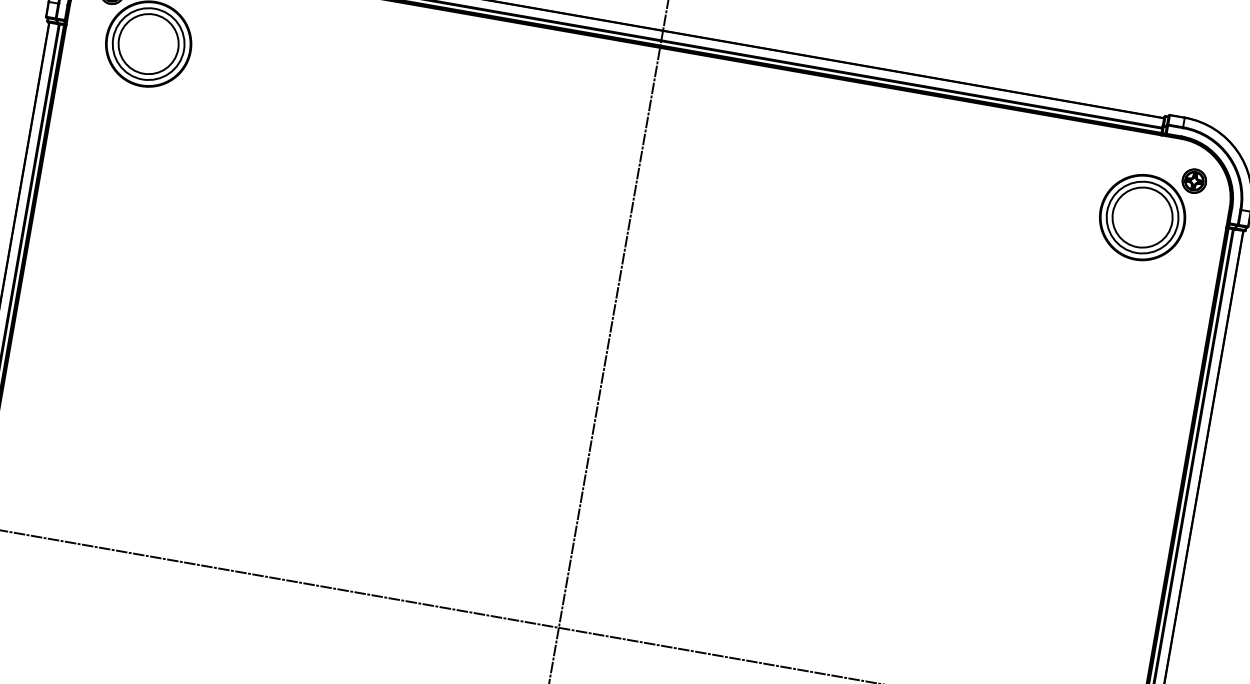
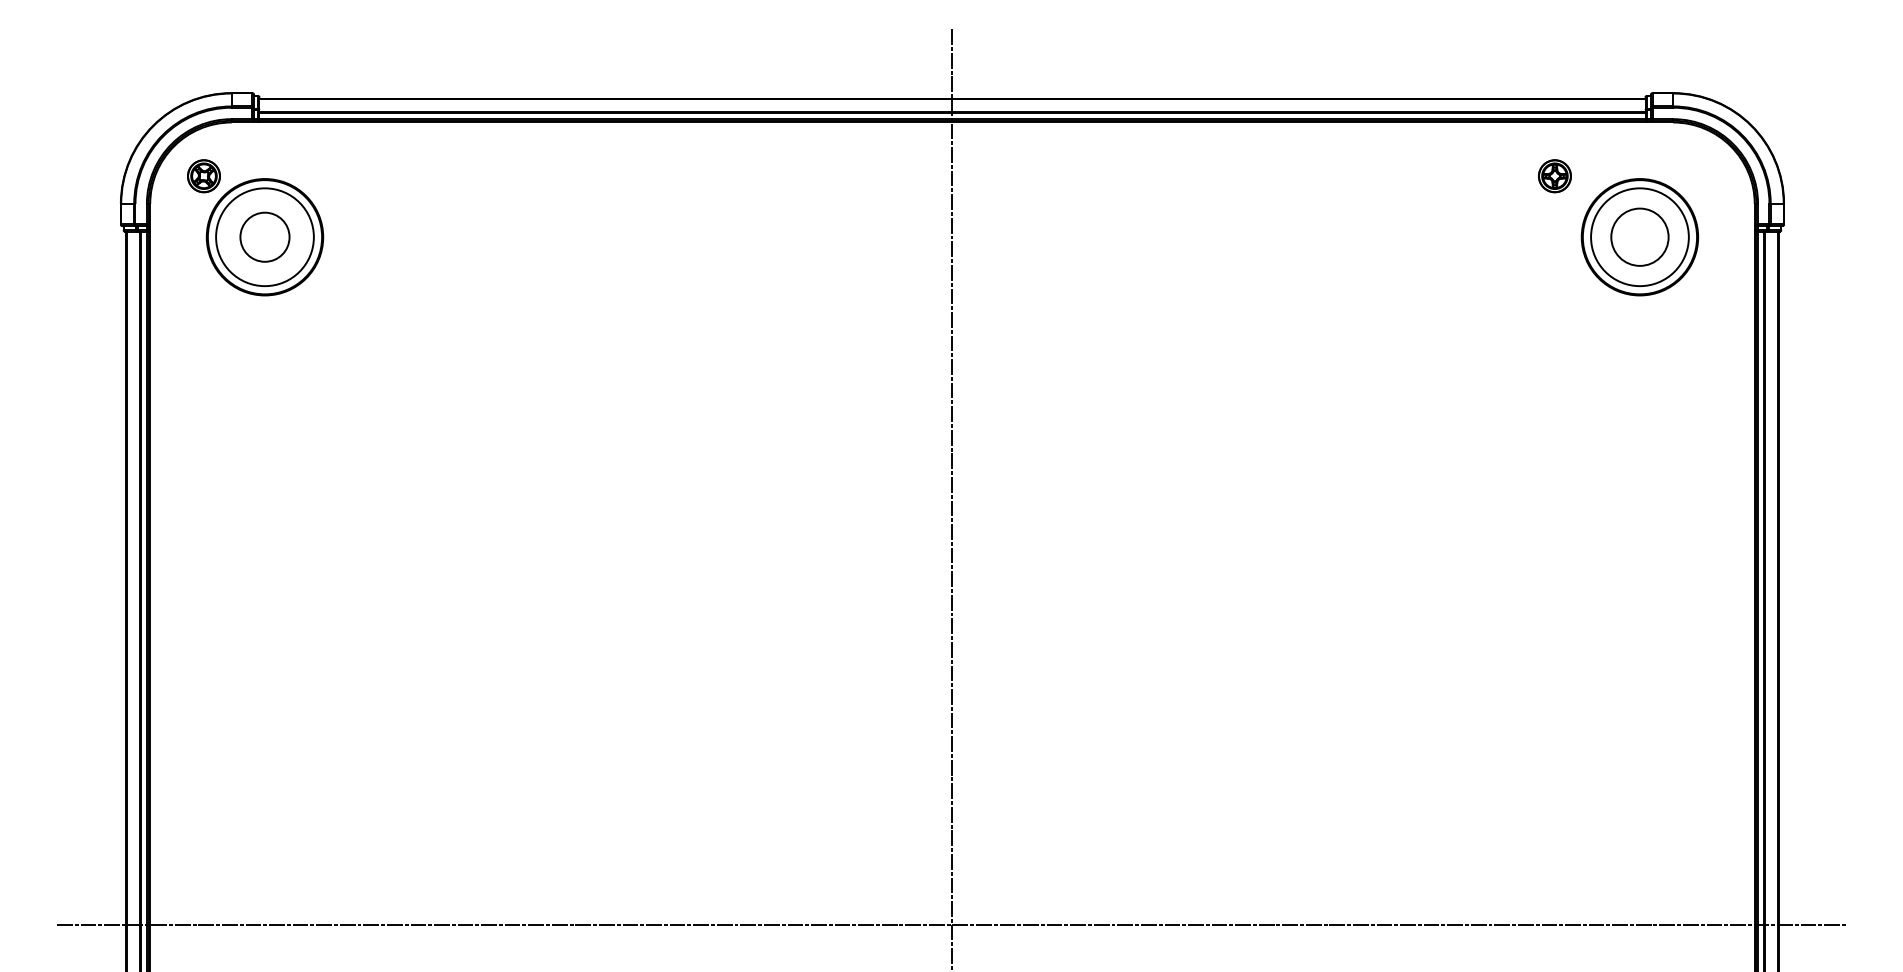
circle: (148, 44) -> (264, 237), size x0.6
part: (1194, 181) -> (1554, 176), moved
circle: (1142, 217) -> (1639, 237), size x0.7

